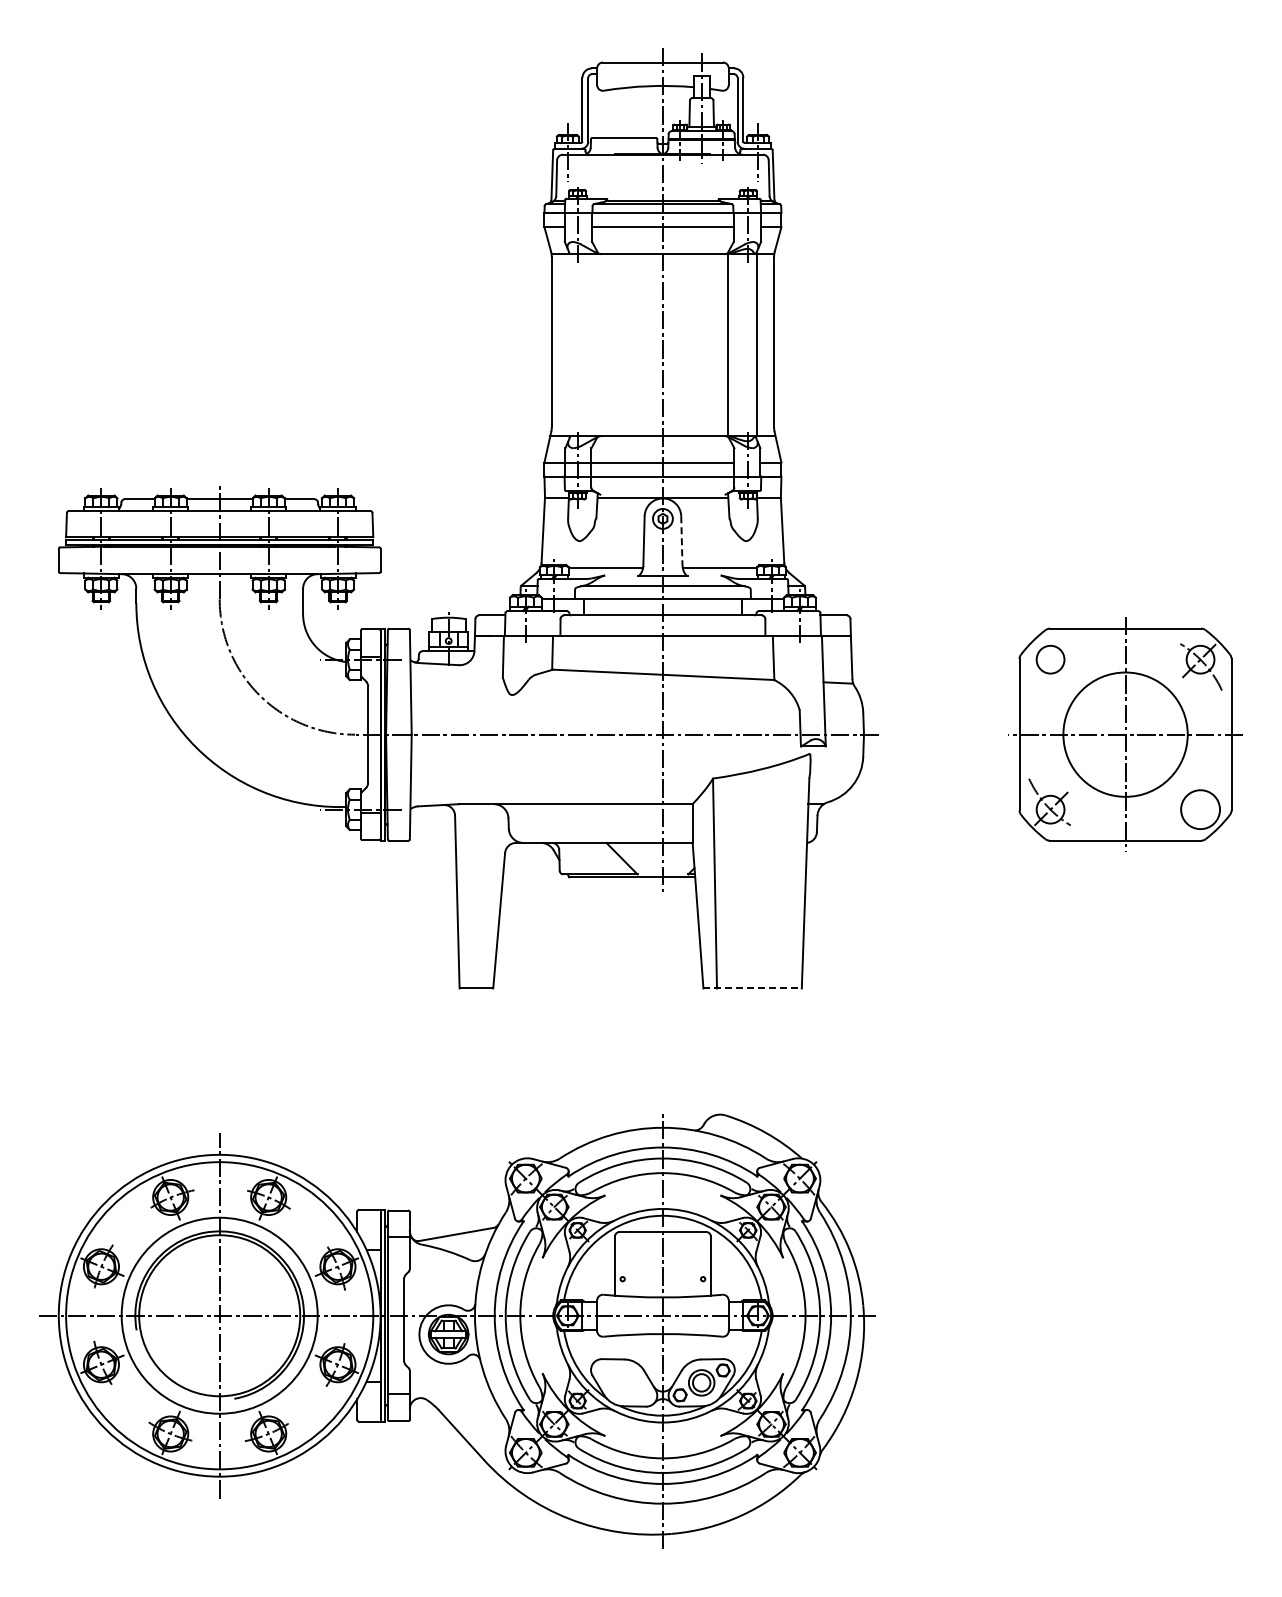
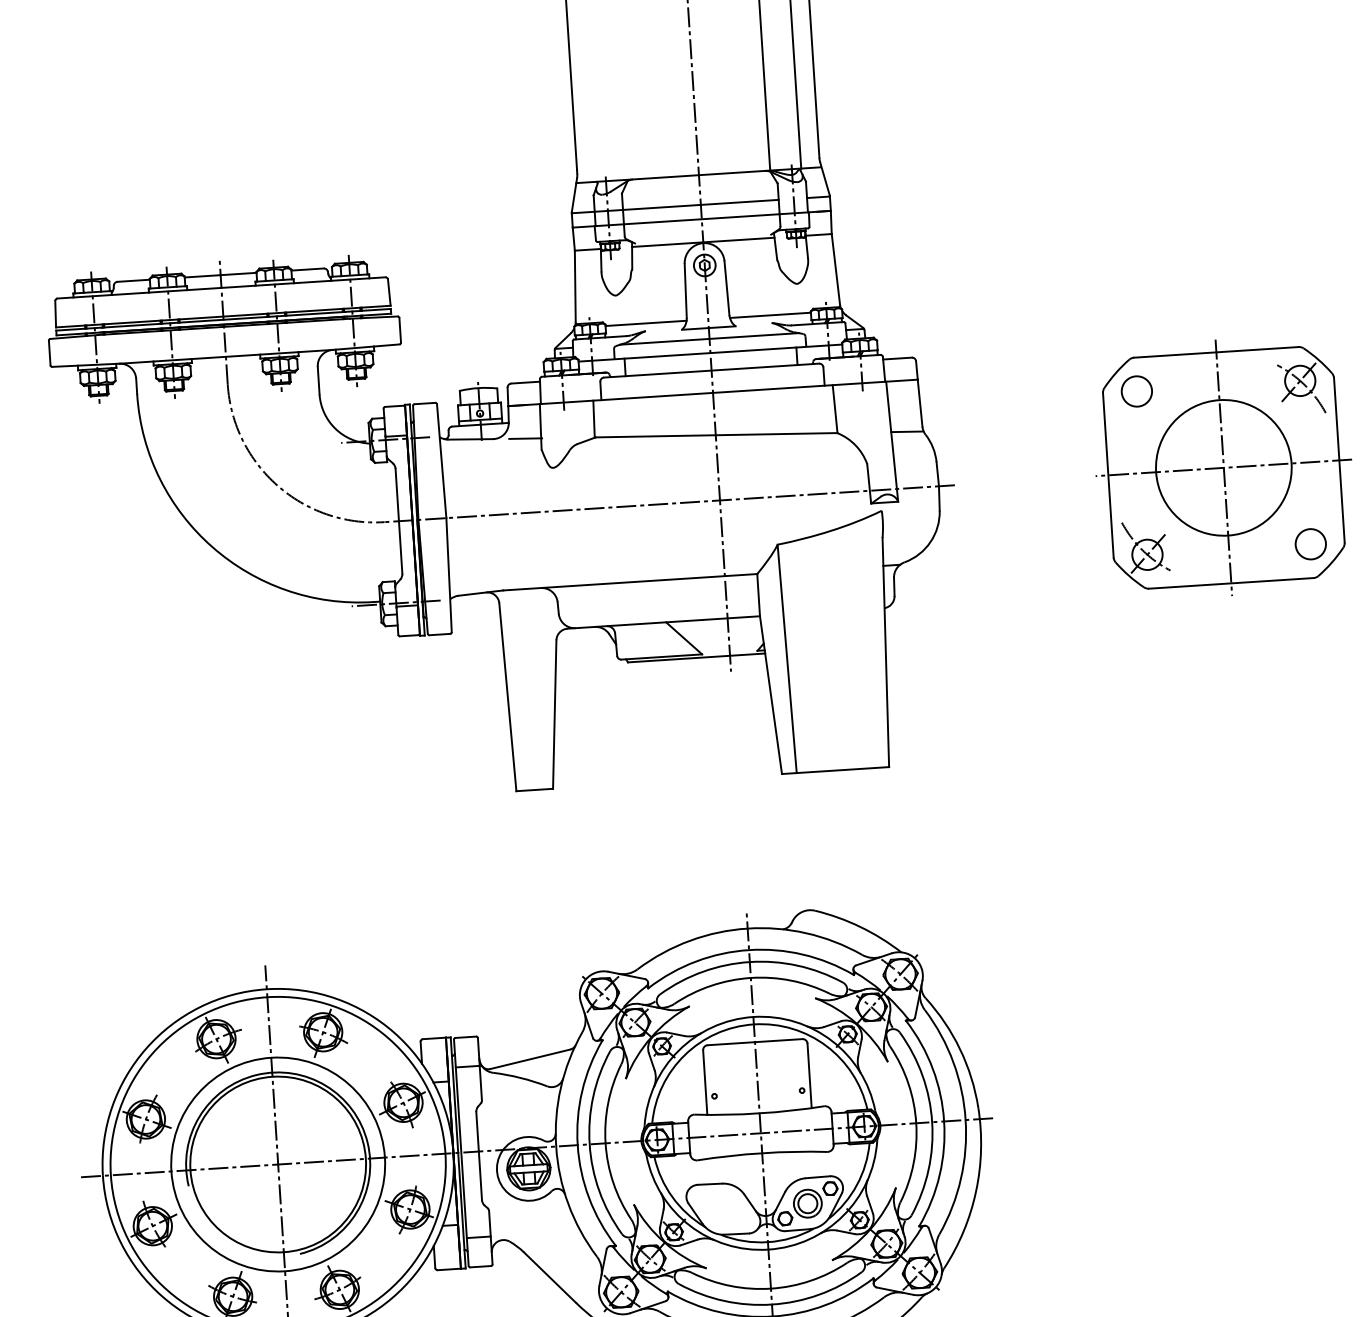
line: (681, 541) -> (726, 288), dashed -> solid
line: (488, 666) -> (525, 438), added
circle: (1200, 809) -> (1310, 544), size x0.71
line: (753, 988) -> (836, 770), dashed -> solid

